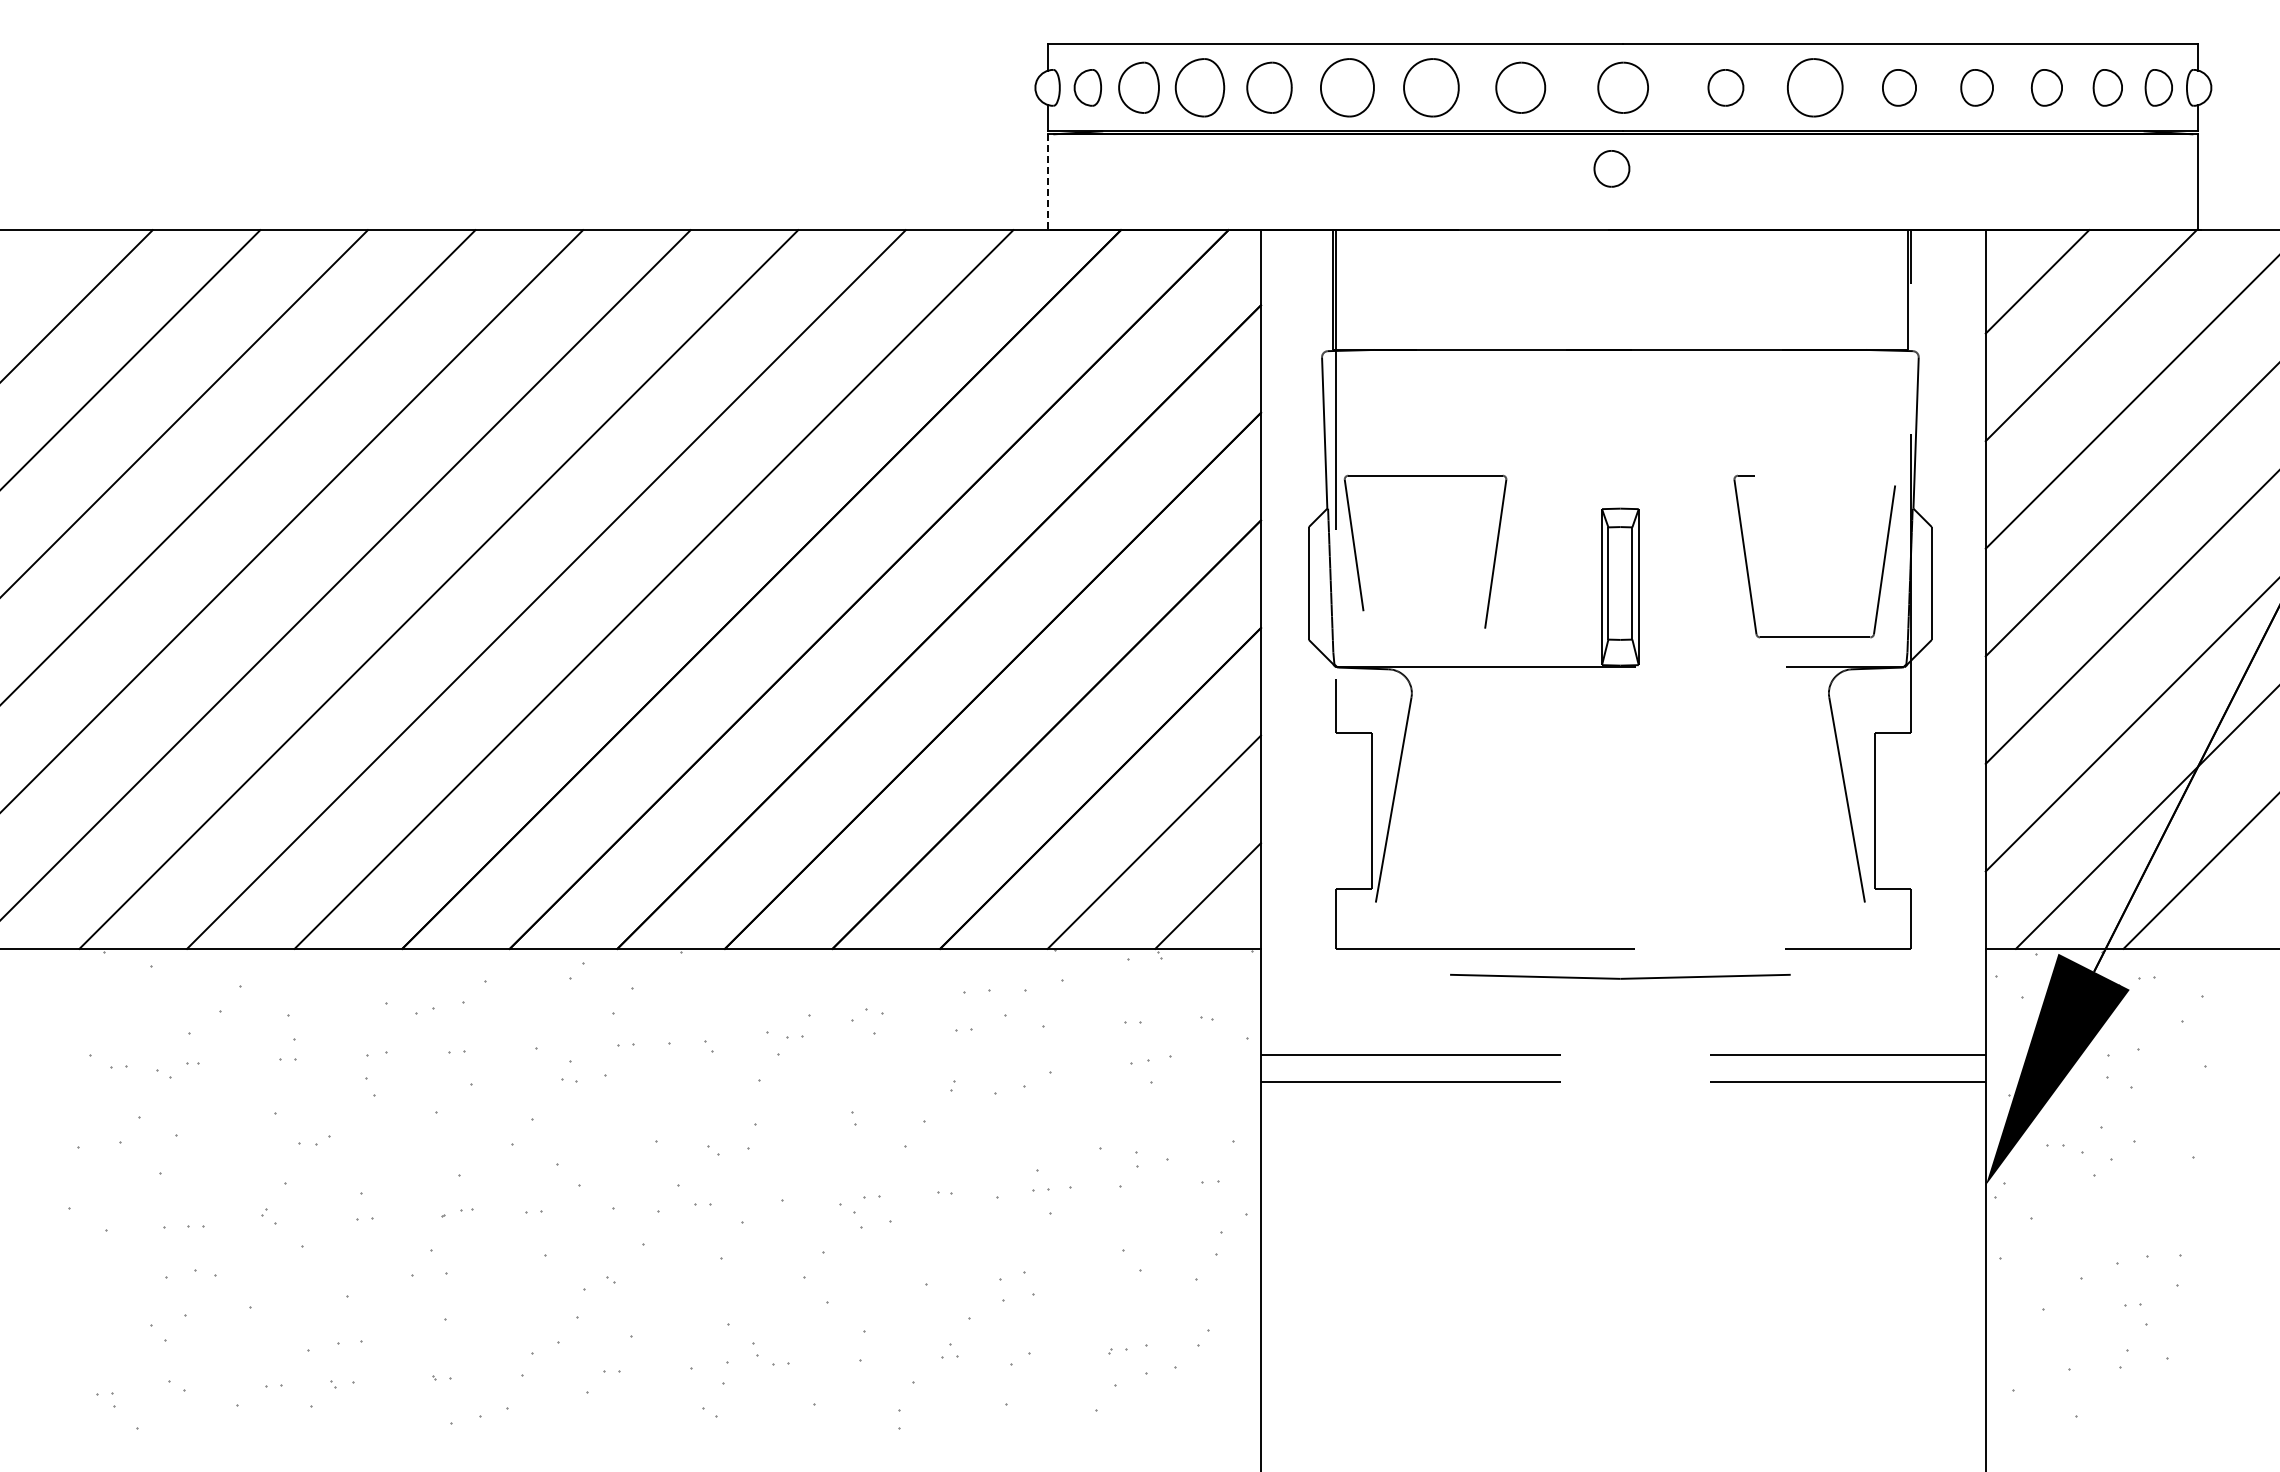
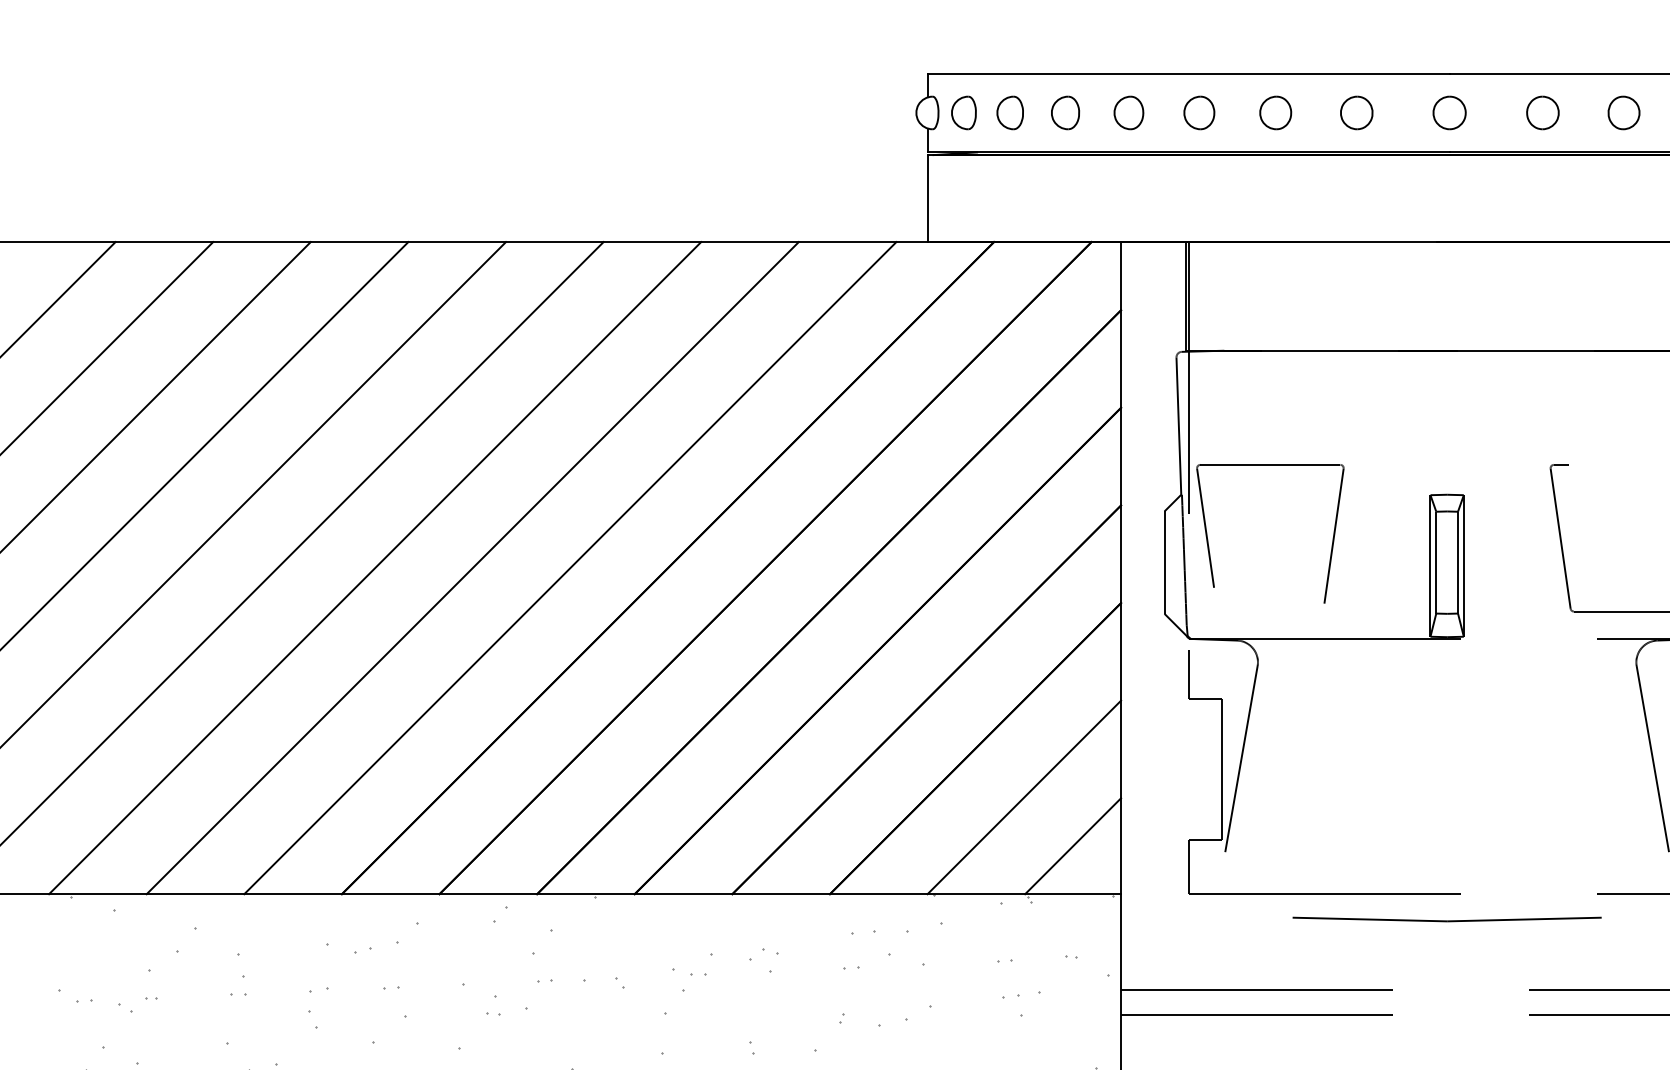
part: (1138, 87) -> (1009, 112), size x0.71
part: (1199, 87) -> (1065, 112), size x0.62
part: (1269, 87) -> (1128, 112), size x0.71
part: (1346, 87) -> (1198, 112), size x0.62
part: (1431, 87) -> (1275, 112), size x0.62
part: (1520, 87) -> (1356, 112), size x0.71
part: (1622, 87) -> (1449, 112), size x0.71
part: (1815, 87) -> (1624, 112), size x0.62
part: (1611, 168) -> (1439, 186), removed
line: (1048, 182) -> (928, 198), dashed -> solid

